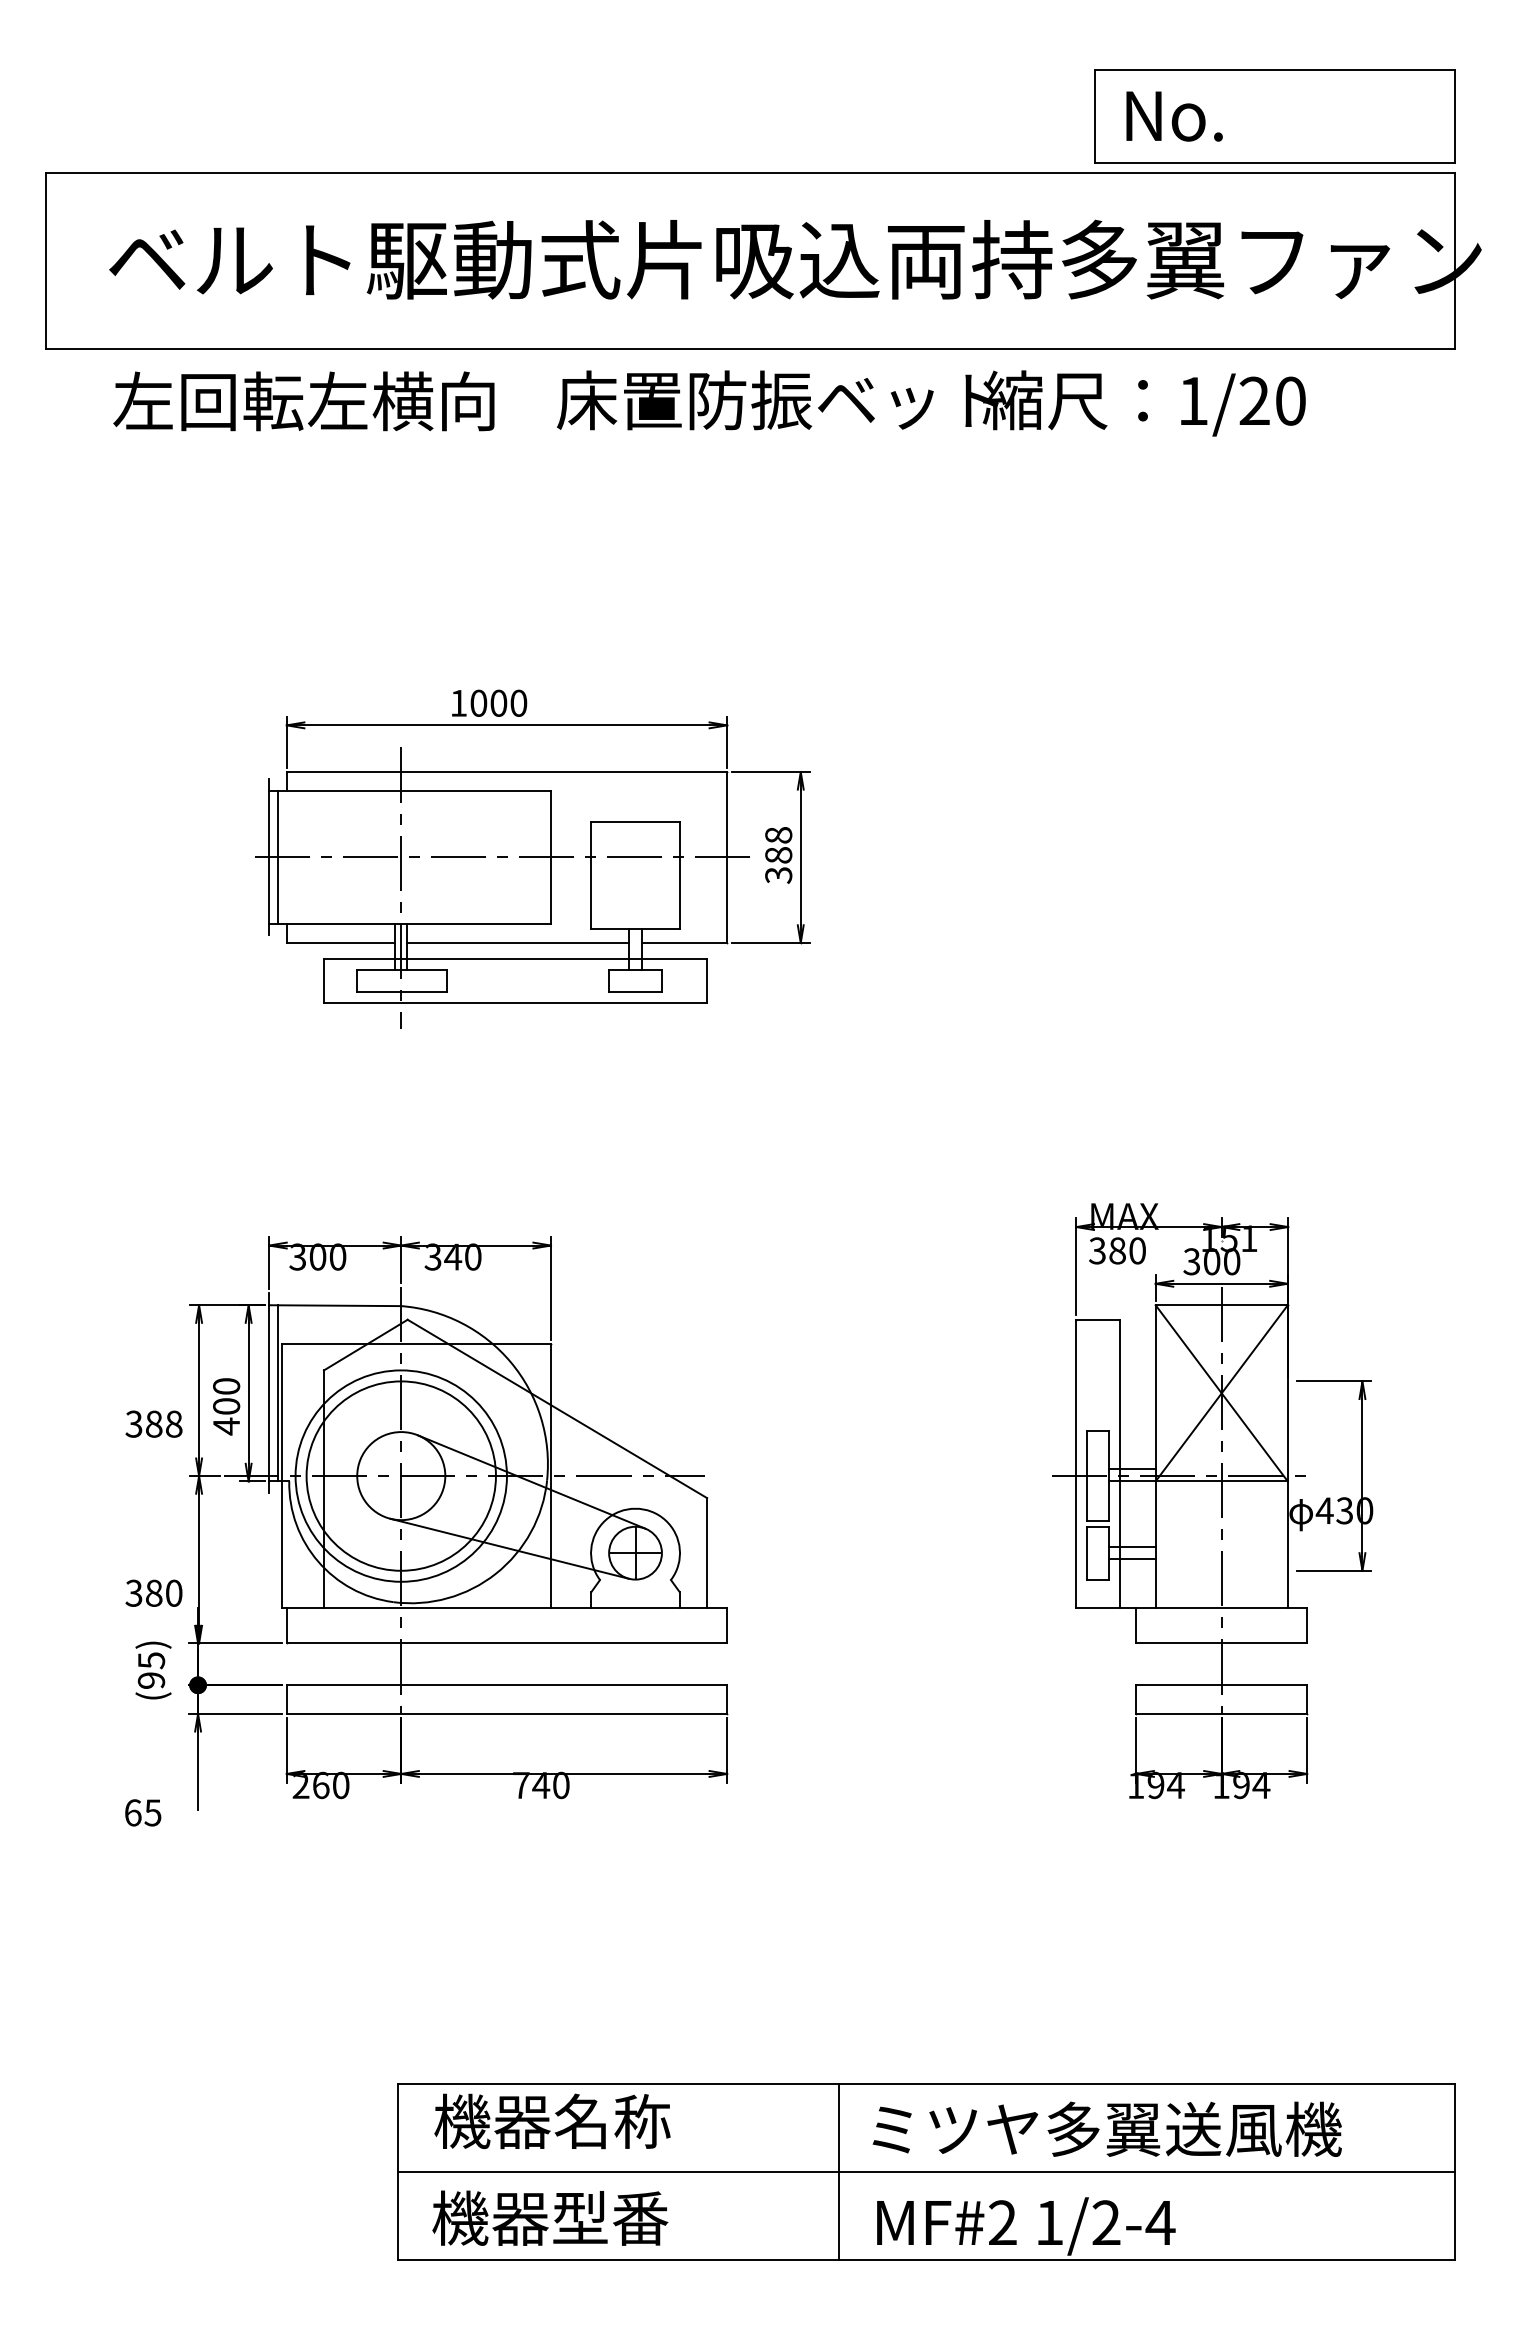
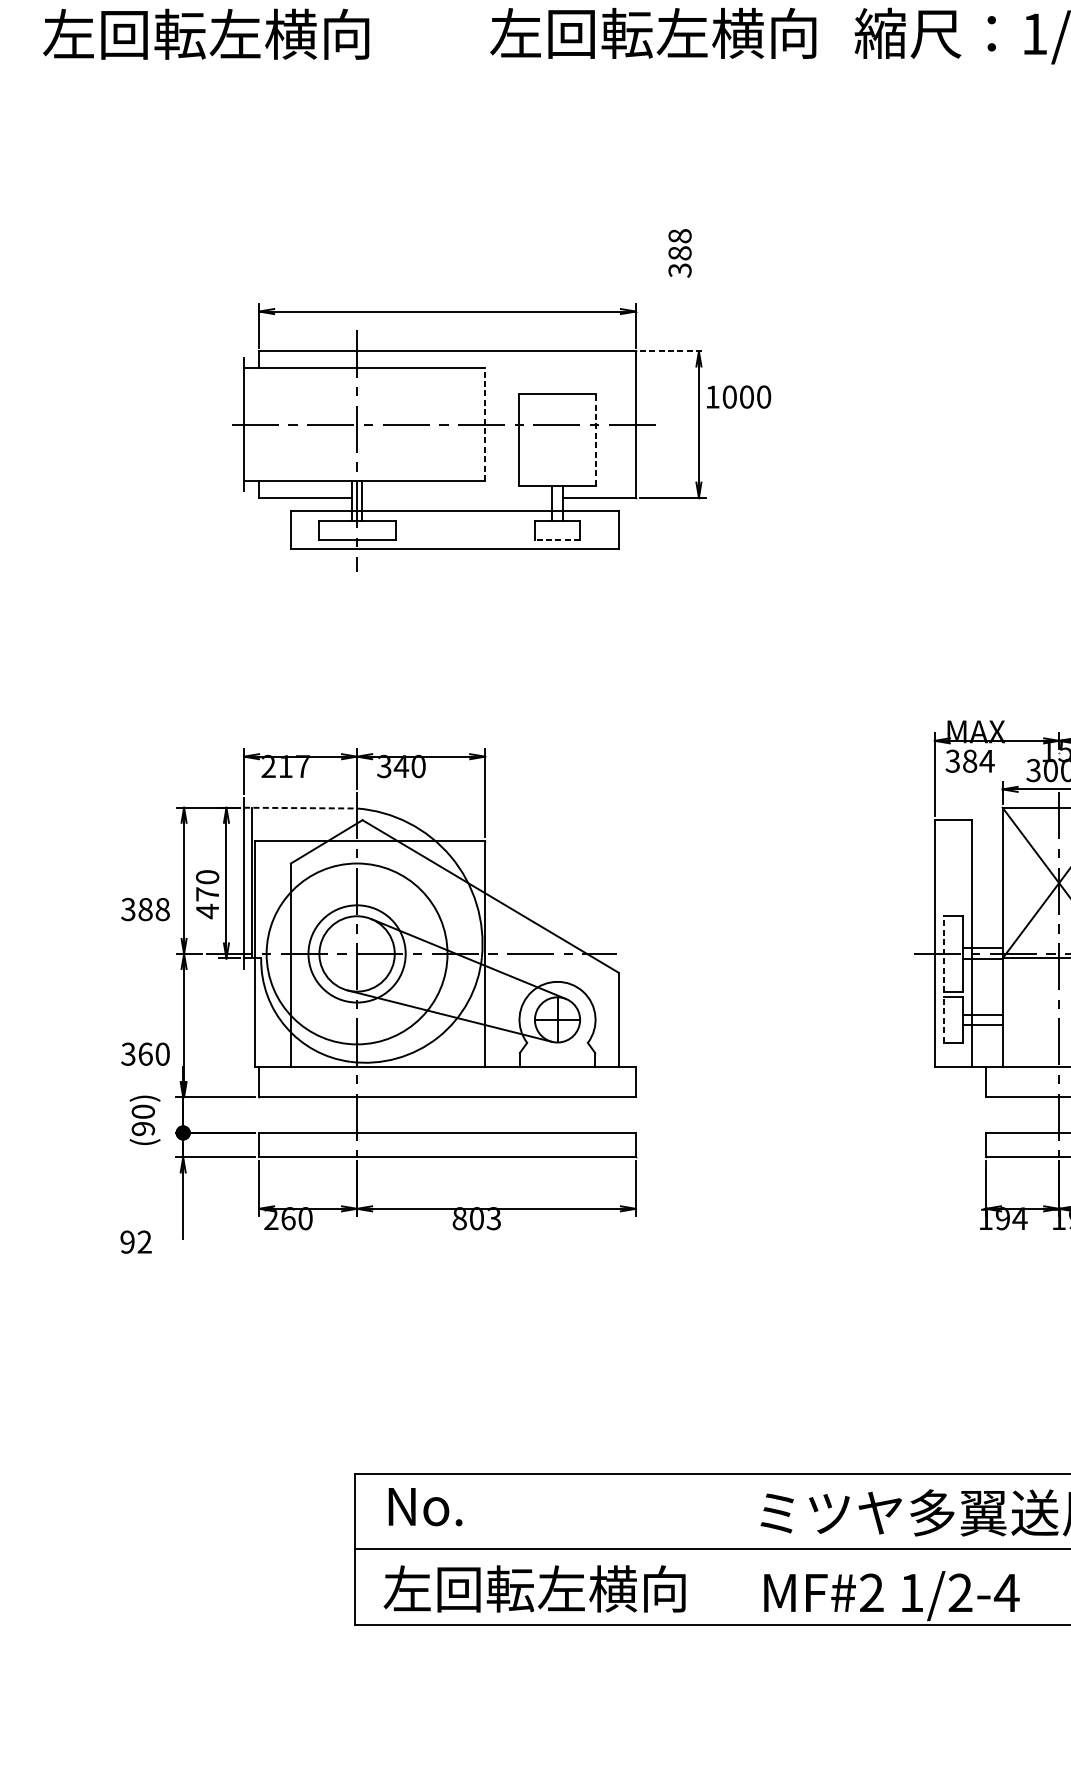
text: (777, 400) -> (679, 33), 床置防振ベット -> 左回転左横向
text: (303, 401) -> (205, 34), moved
text: (489, 702) -> (738, 396), moved
line: (770, 772) -> (673, 351), solid -> dashed
text: (778, 855) -> (679, 253), moved
line: (551, 856) -> (485, 423), solid -> dashed
line: (277, 857) -> (251, 424), removed
line: (680, 875) -> (596, 440), solid -> dashed
line: (518, 942) -> (457, 497), removed
line: (635, 991) -> (557, 539), solid -> dashed
text: (1137, 1250) -> (987, 760), 380 -> 384
text: (317, 1256) -> (285, 766), 300 -> 217
line: (335, 1305) -> (300, 807), solid -> dashed
text: (226, 1406) -> (207, 894), 400 -> 470
circle: (400, 1475) -> (356, 953), size x0.6
line: (1087, 1476) -> (944, 954), solid -> dashed
line: (1087, 1552) -> (944, 1019), solid -> dashed
text: (154, 1592) -> (145, 1053), 380 -> 360
text: (151, 1660) -> (143, 1111), (95) -> (90)
text: (541, 1785) -> (477, 1218), 740 -> 803
text: (142, 1812) -> (135, 1241), 65 -> 92
text: (552, 2121) -> (486, 1506), 機器名称 -> No.
line: (838, 2171) -> (731, 1549), removed
text: (608, 2217) -> (534, 1588), 機器型番 -> 左回転左横向

